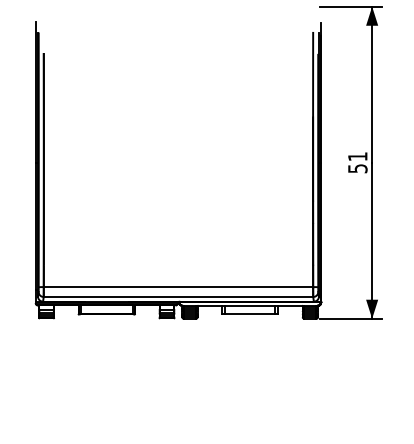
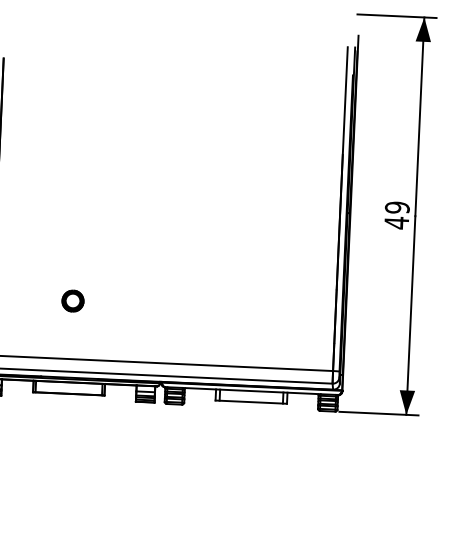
text: (357, 162) -> (396, 215), 51 -> 49
part: (106, 241) -> (72, 301), added

